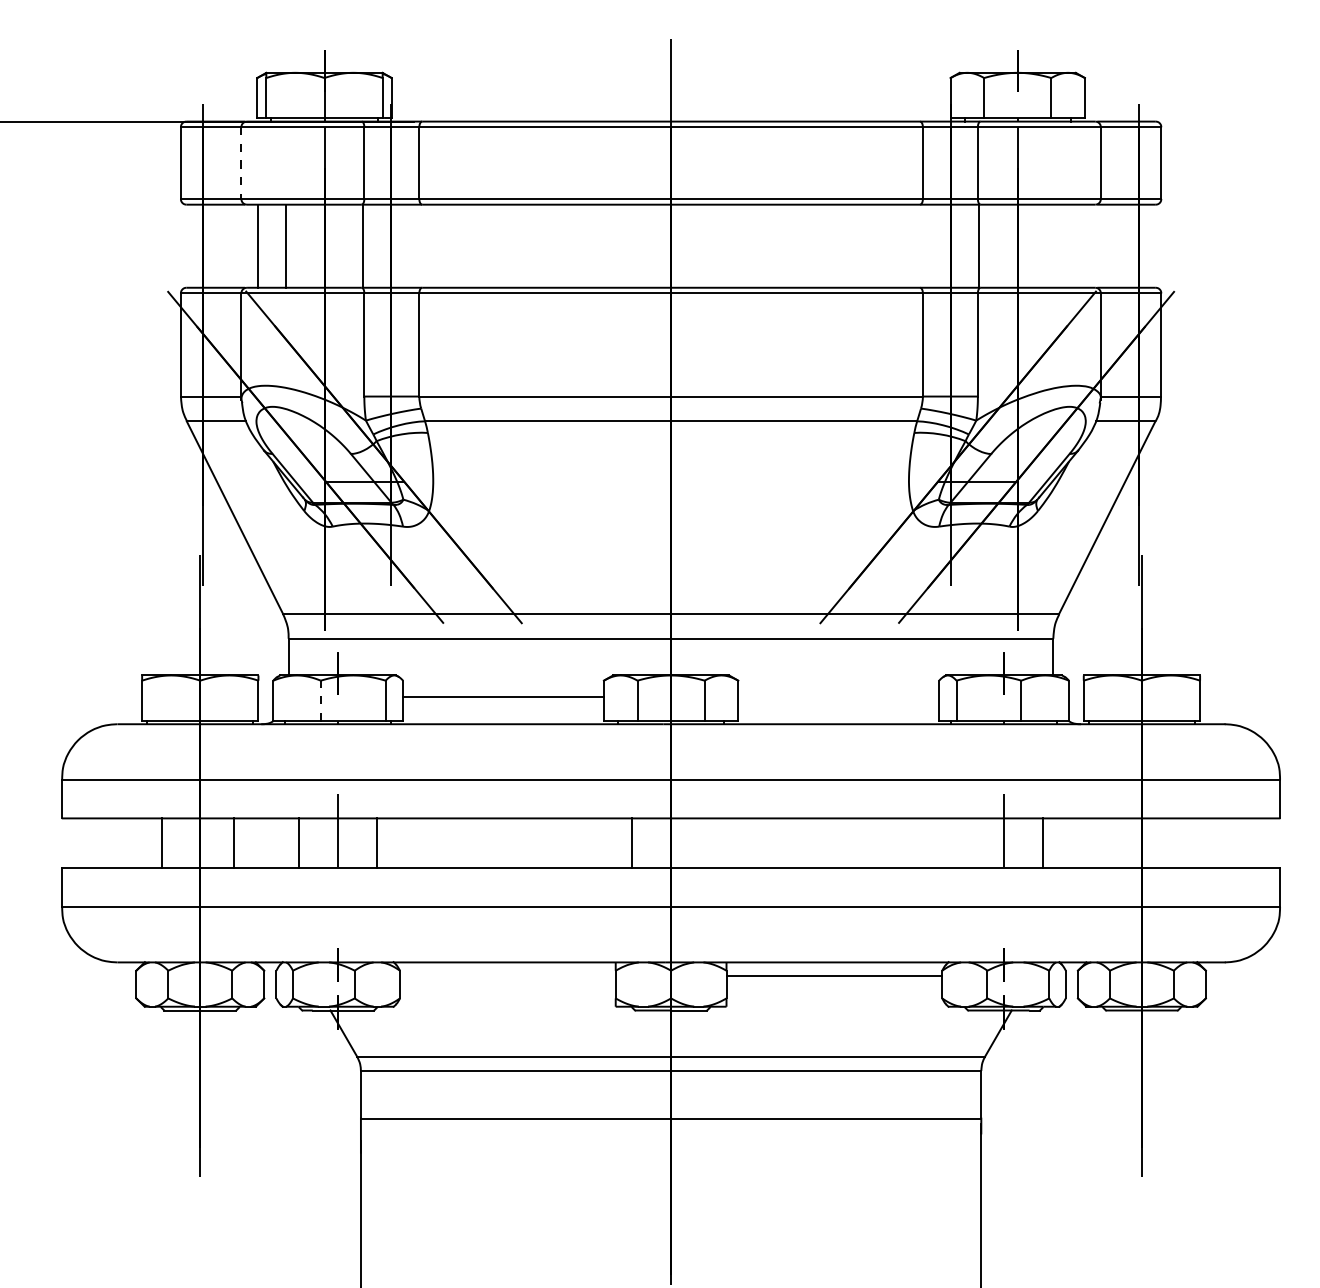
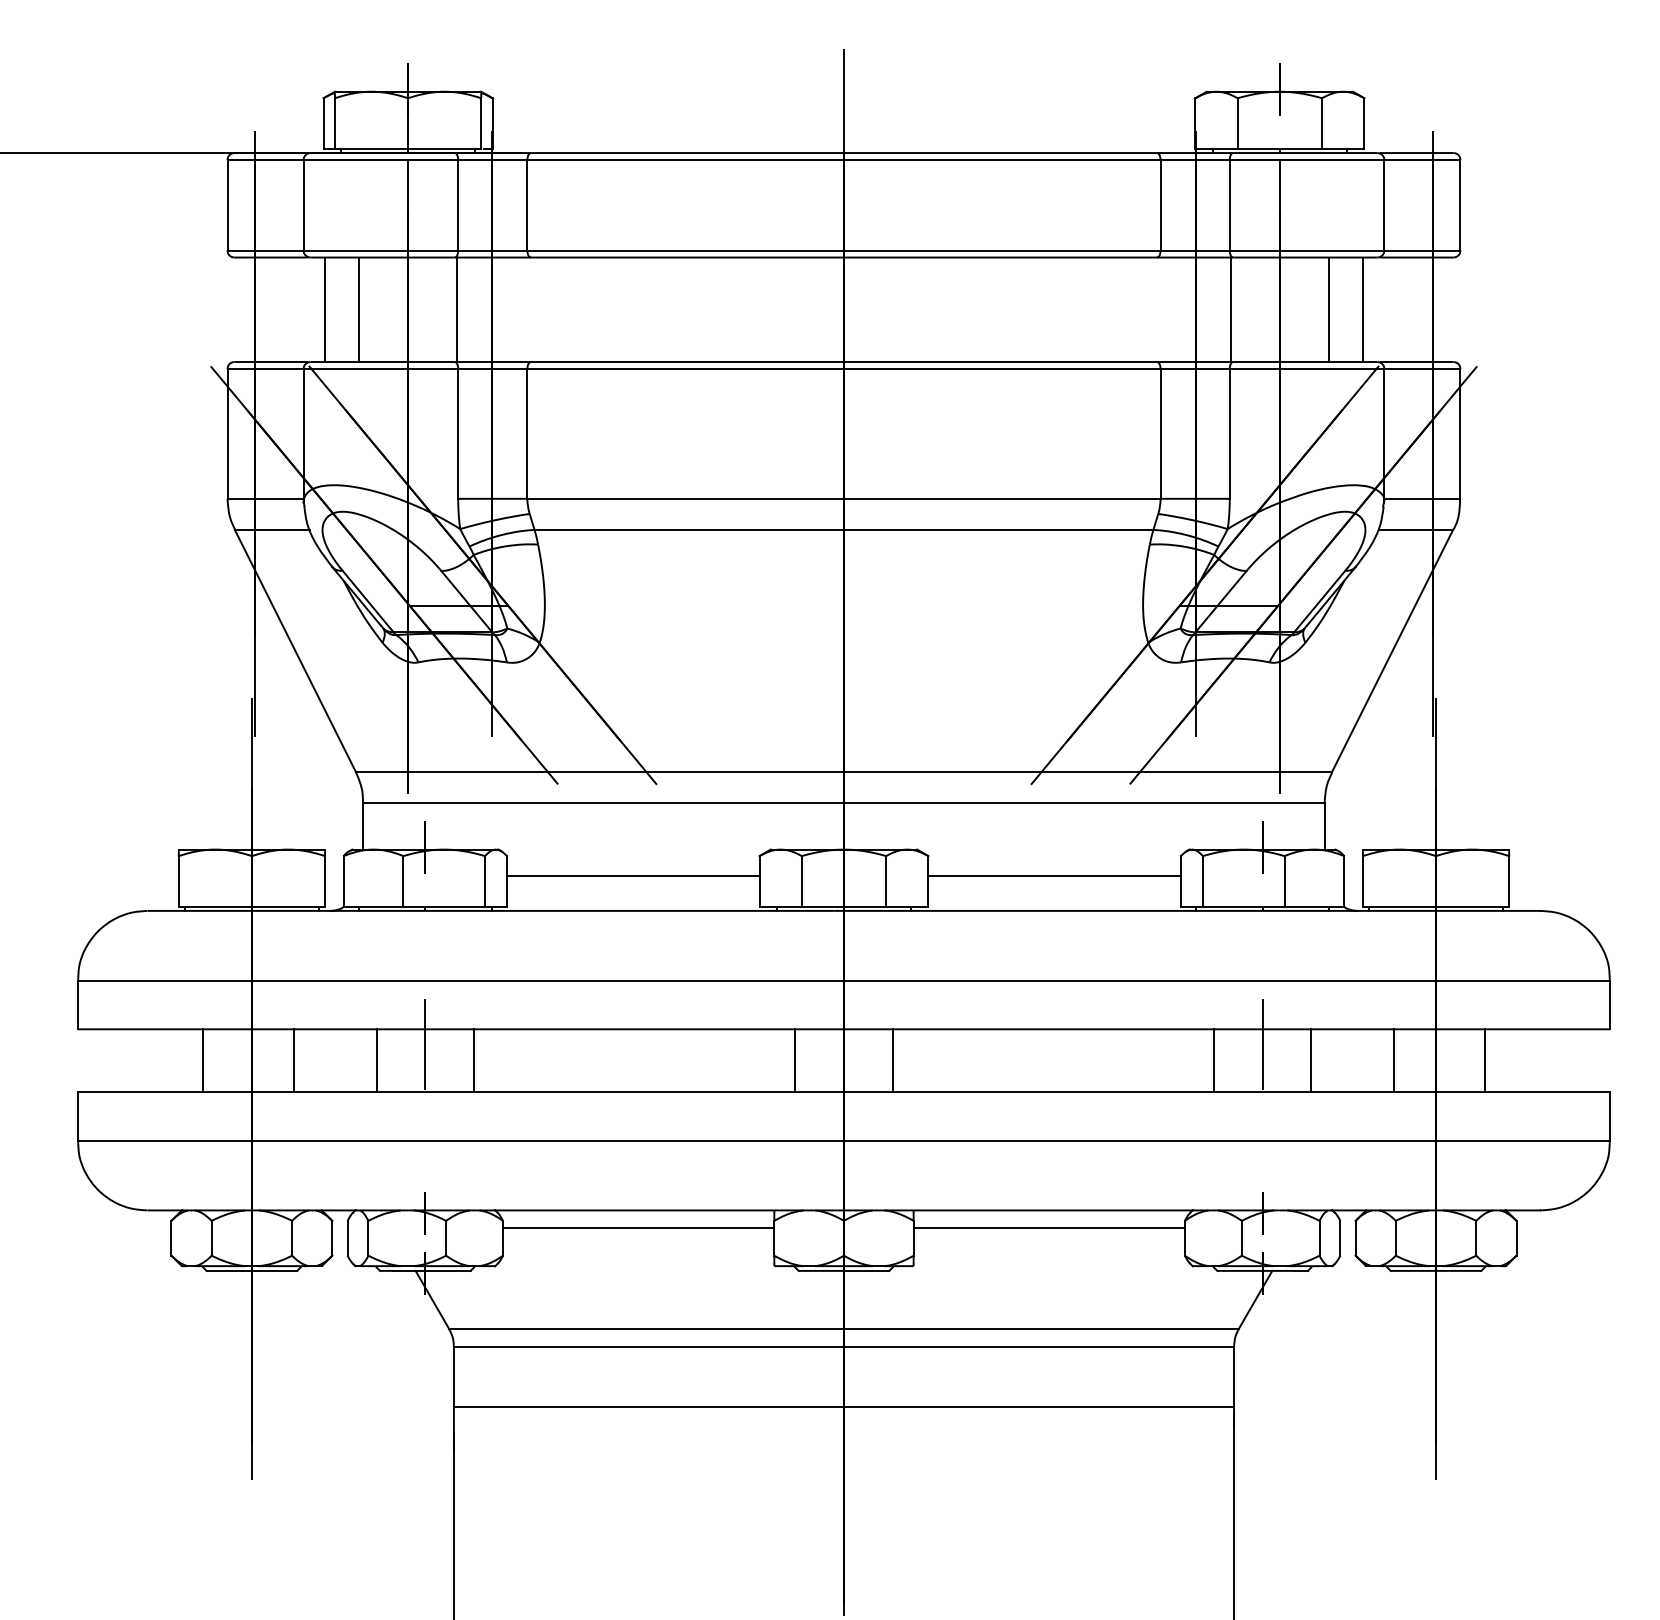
line: (241, 163) -> (303, 205), dashed -> solid
line: (1056, 246) -> (1328, 309), added
line: (1083, 246) -> (1362, 309), added
line: (838, 696) -> (1054, 876), added
line: (320, 700) -> (403, 880), dashed -> solid
line: (709, 843) -> (892, 1060), added
line: (964, 843) -> (1213, 1060), added
line: (1108, 843) -> (1393, 1060), added
line: (1180, 843) -> (1484, 1060), added
line: (507, 975) -> (638, 1227), added

